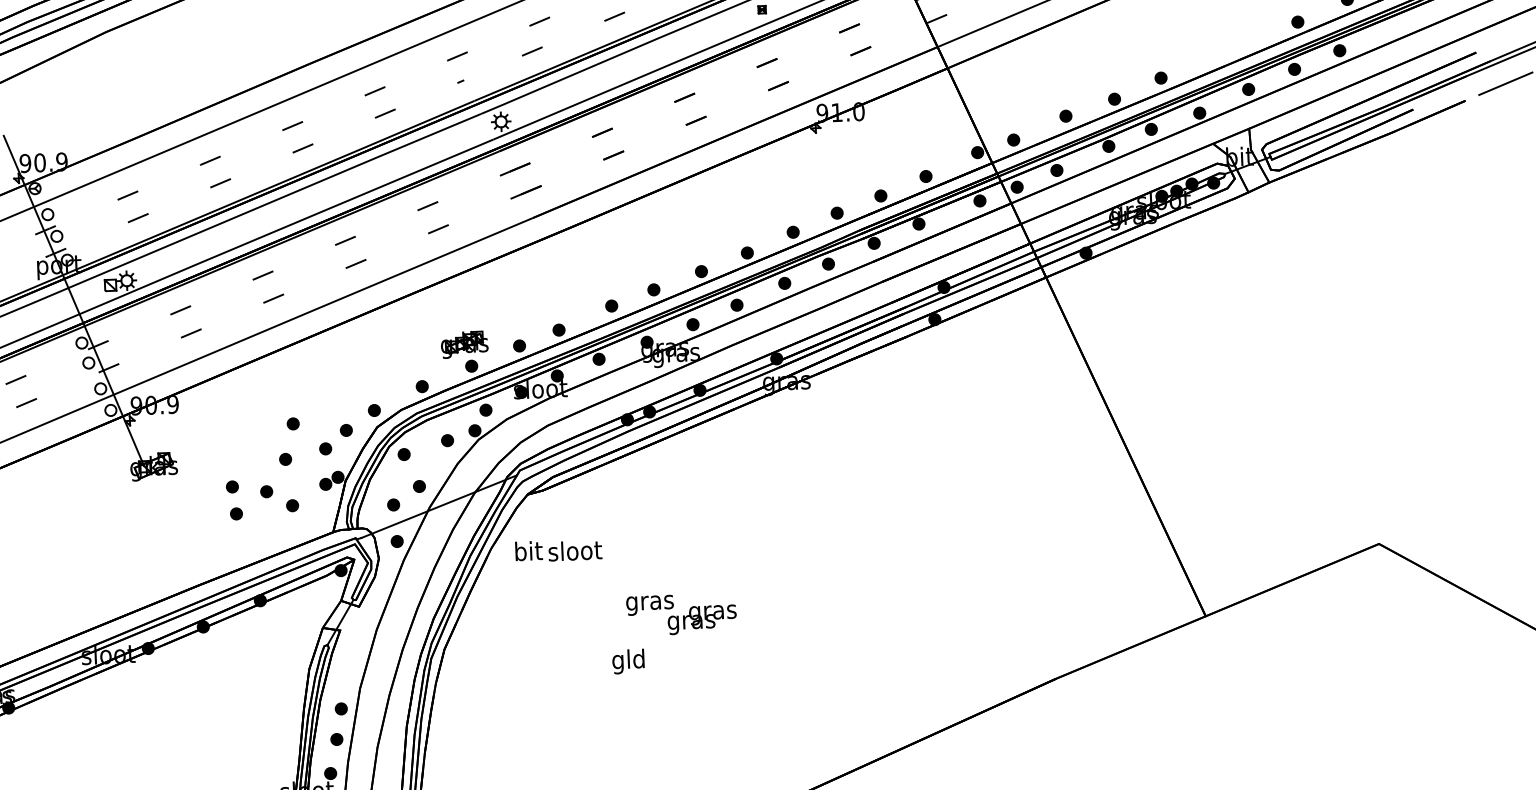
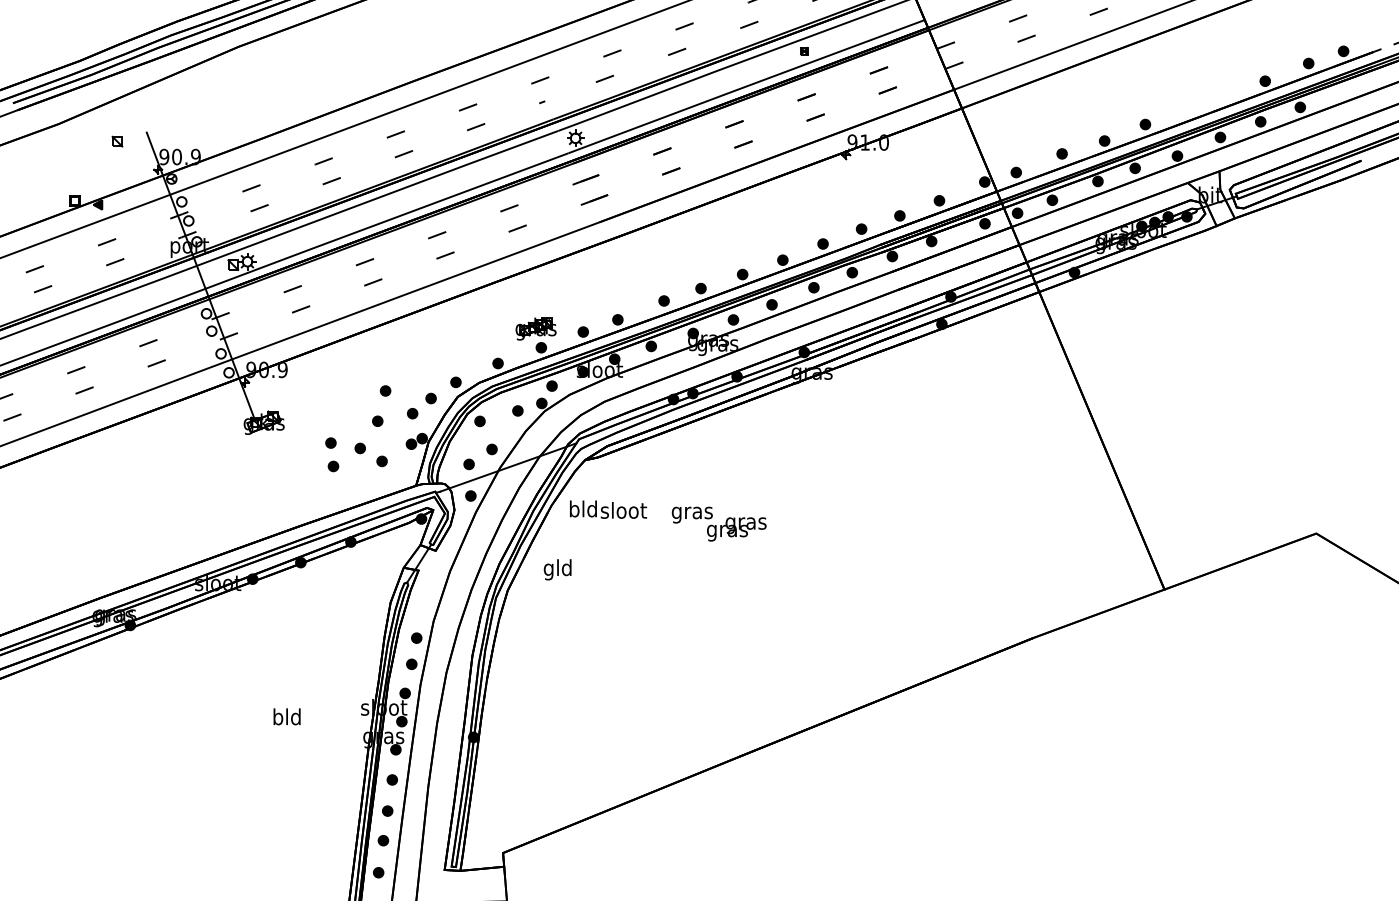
text: (528, 550) -> (583, 508), bit -> bld
text: (680, 613) -> (718, 523), moved
text: (628, 661) -> (557, 569), moved

